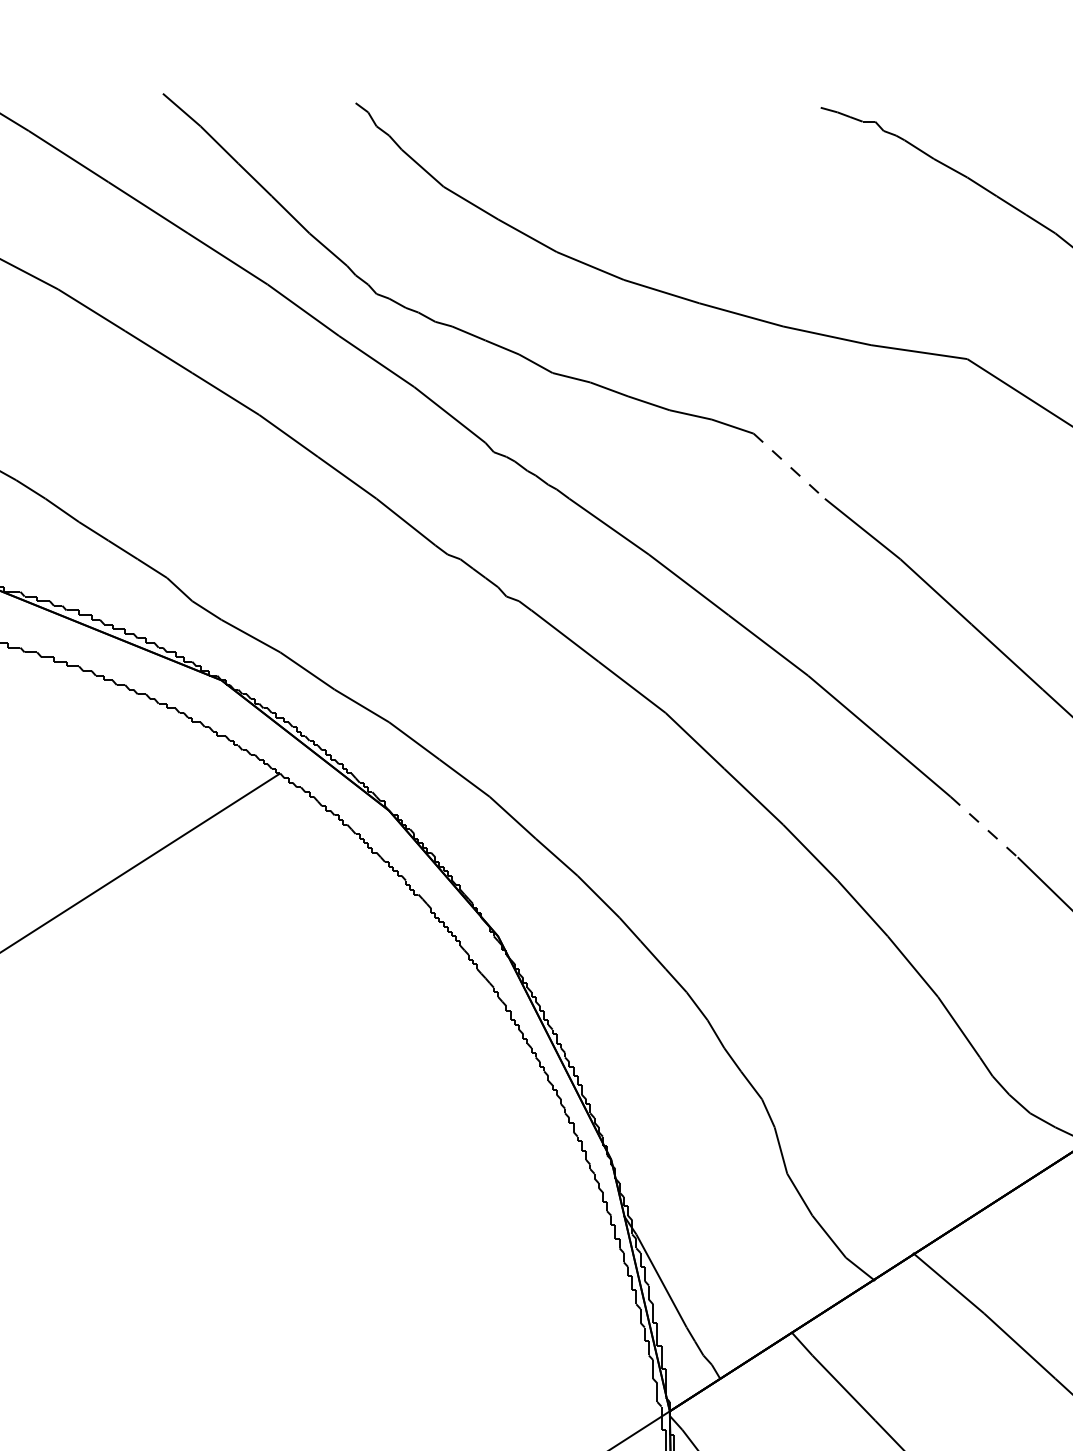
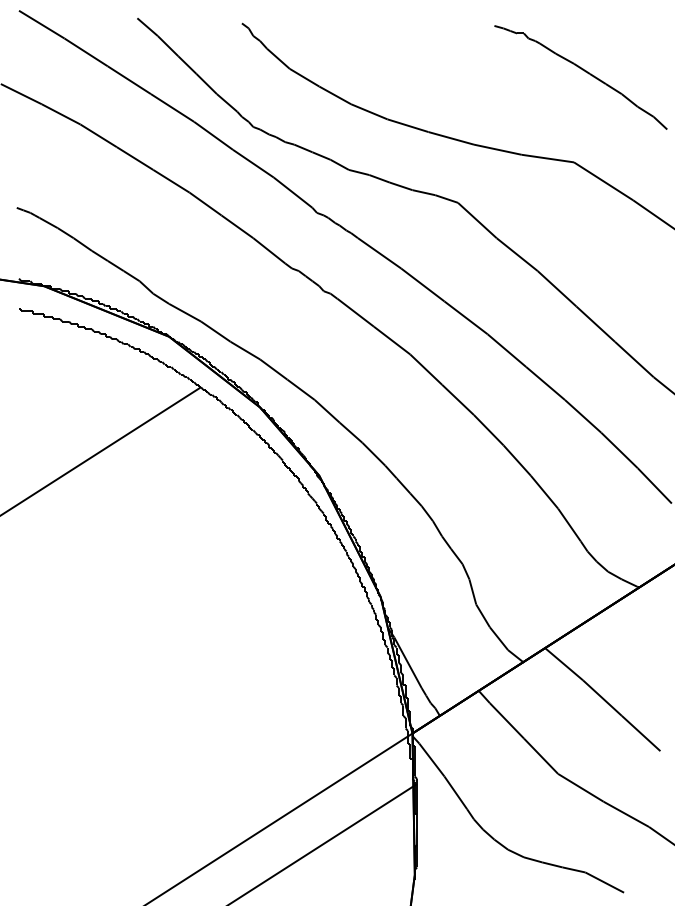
line: (789, 466) -> (477, 220), dashed -> solid
line: (984, 827) -> (583, 416), dashed -> solid

